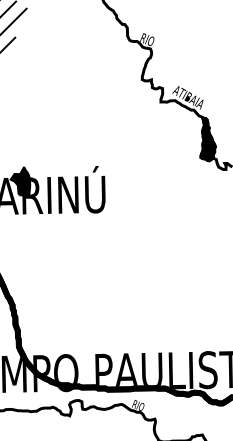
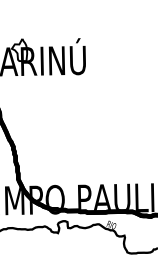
fill: (20, 180) -> (19, 49), removed

